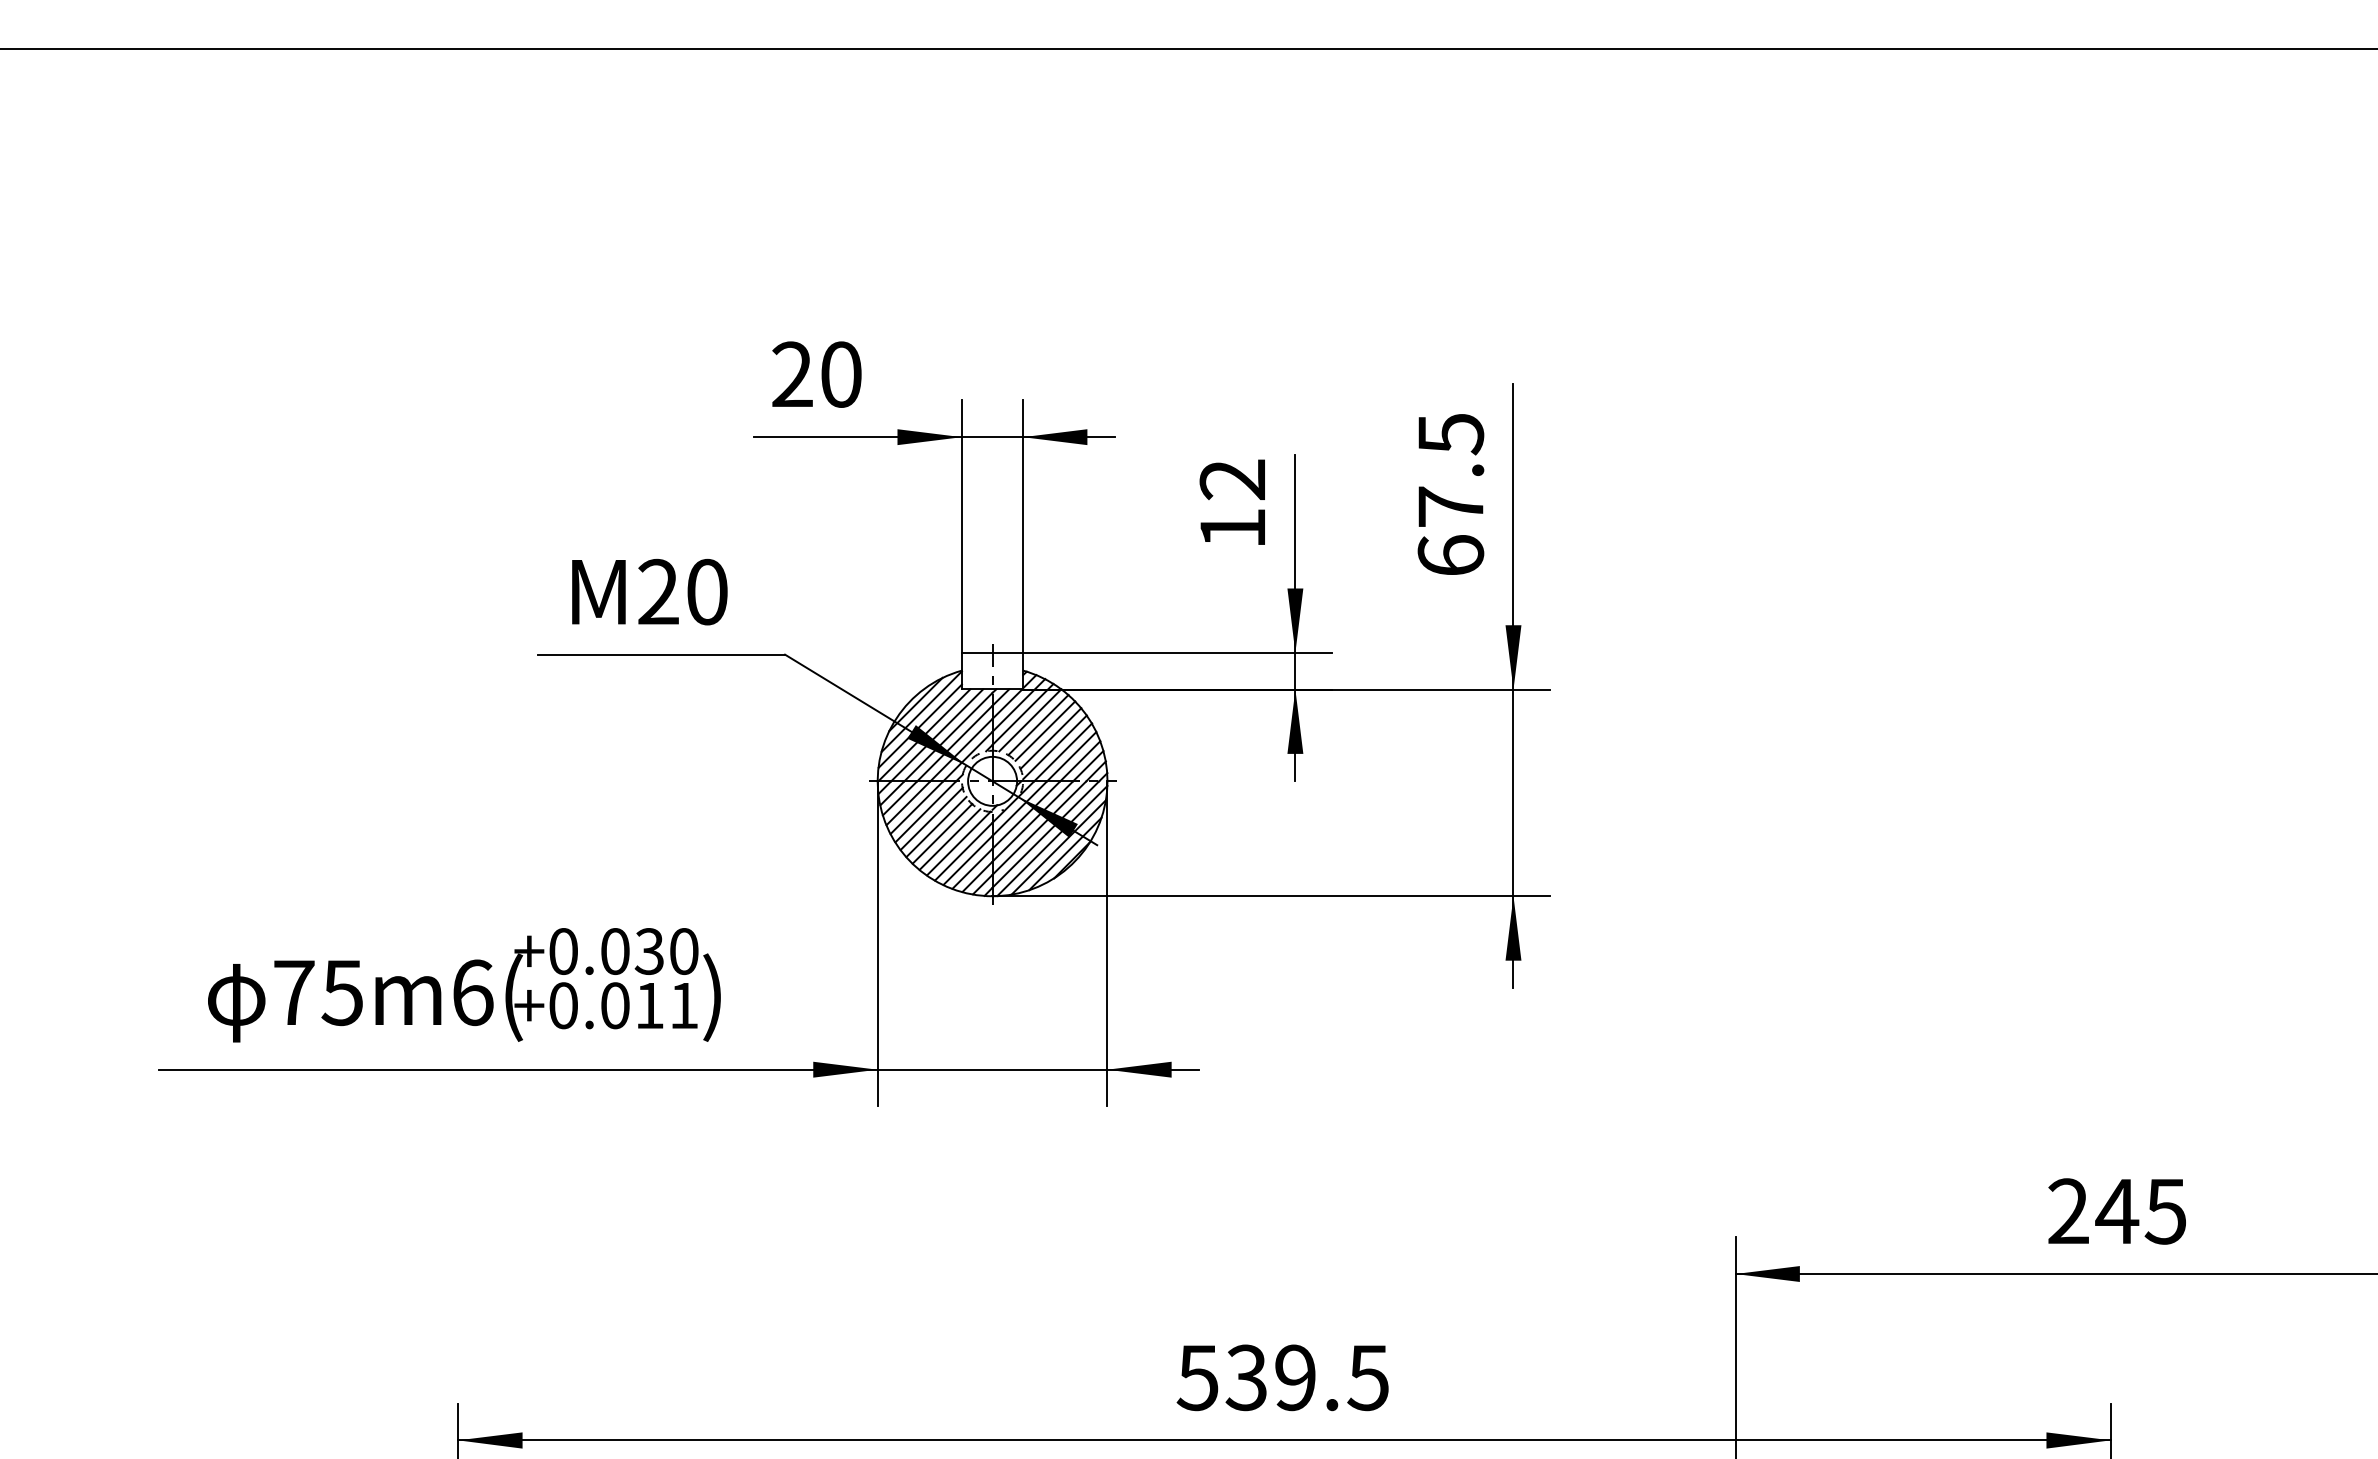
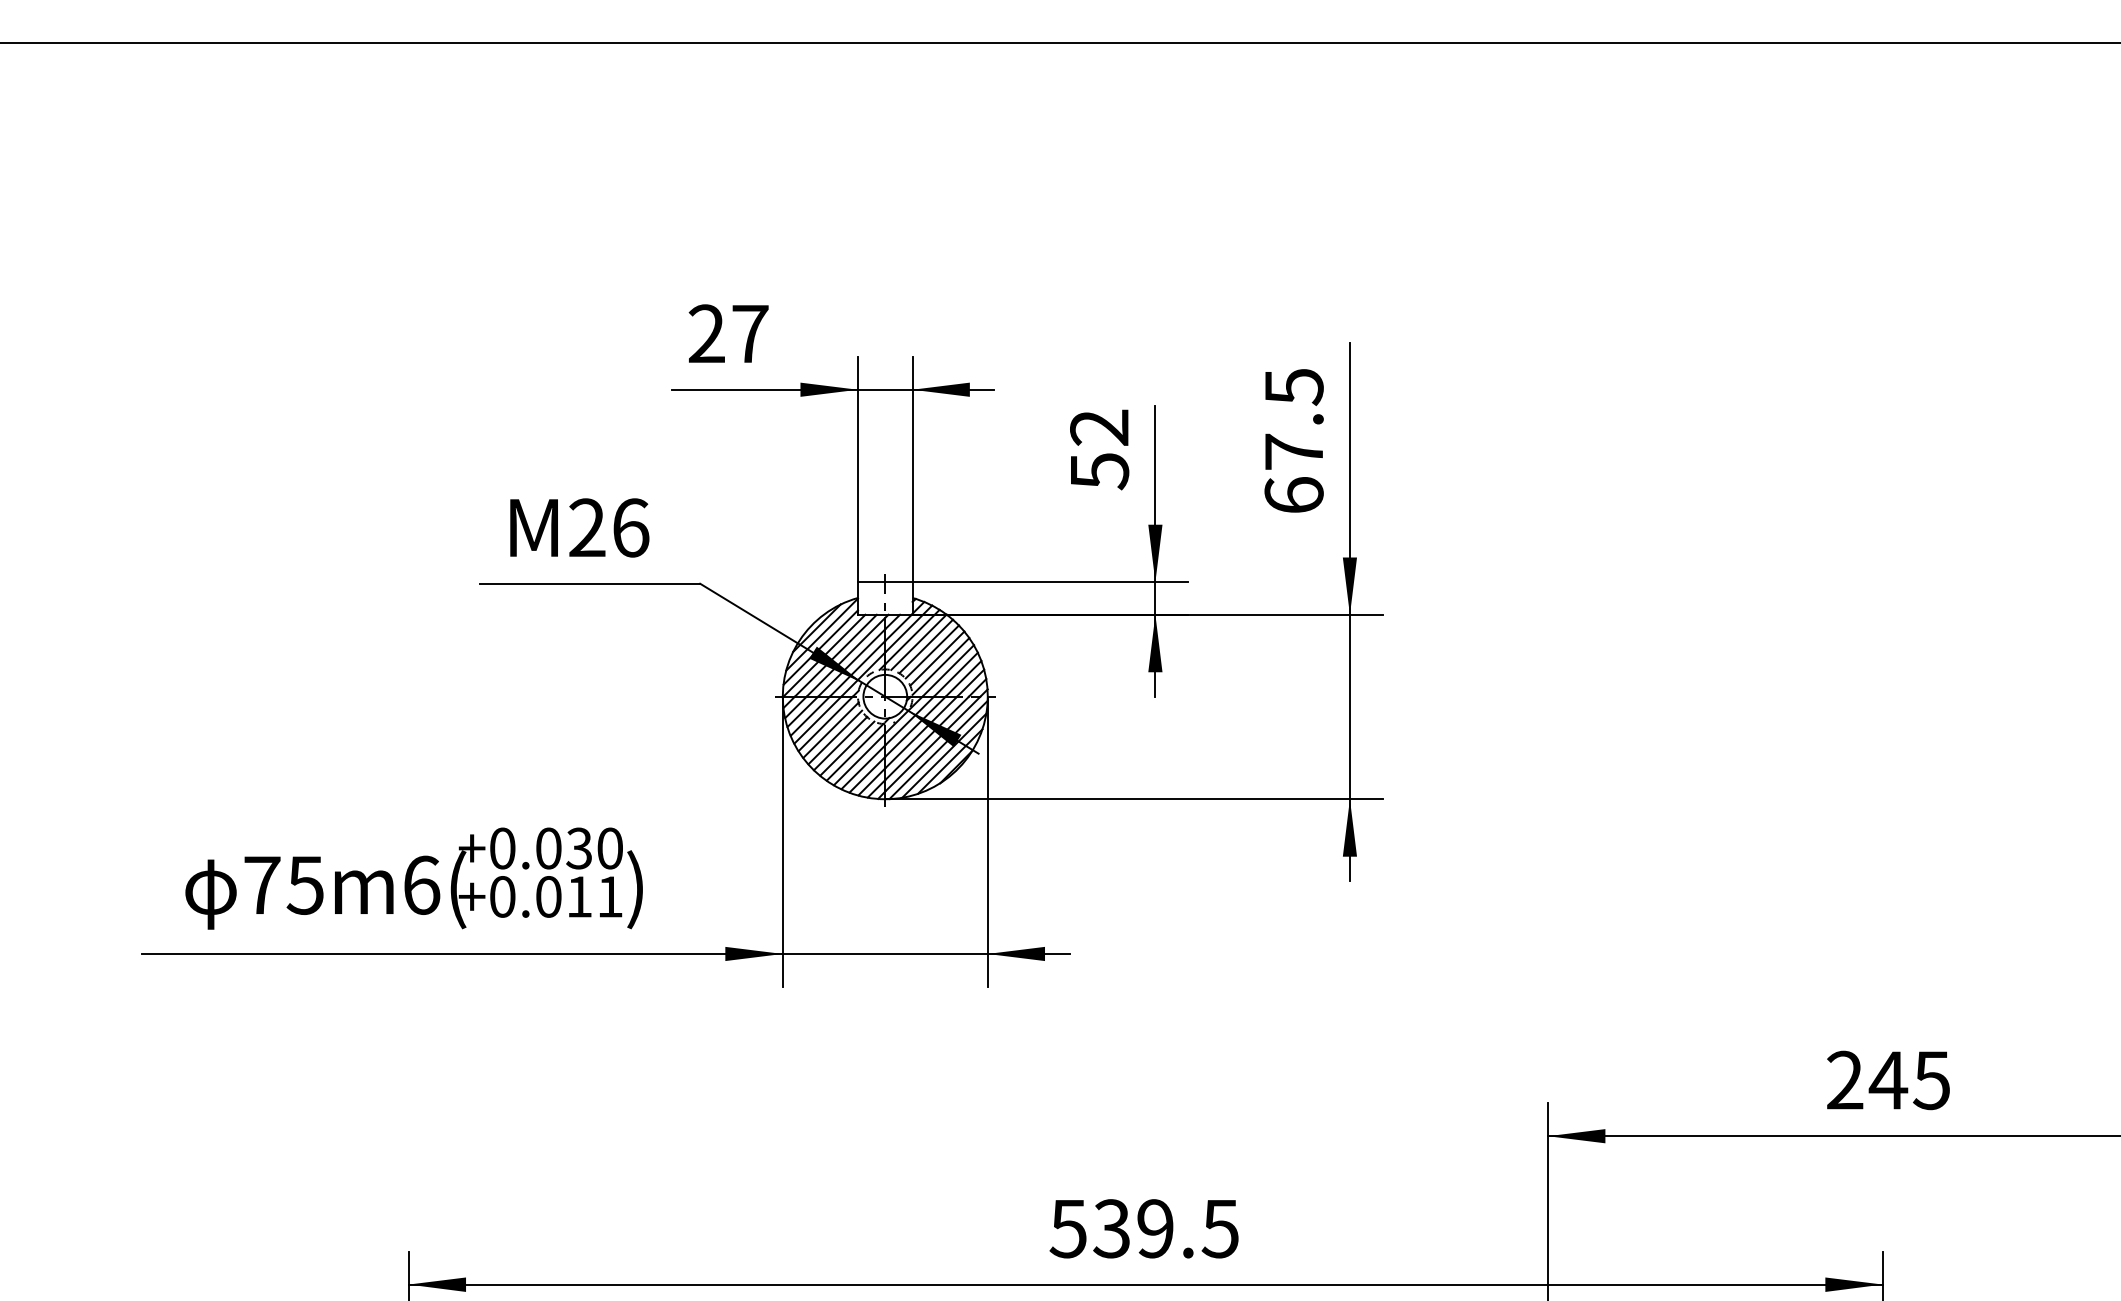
text: (841, 374) -> (750, 333), 20 -> 27
text: (1233, 528) -> (1100, 471), 12 -> 52
text: (707, 591) -> (631, 527), M20 -> M26

